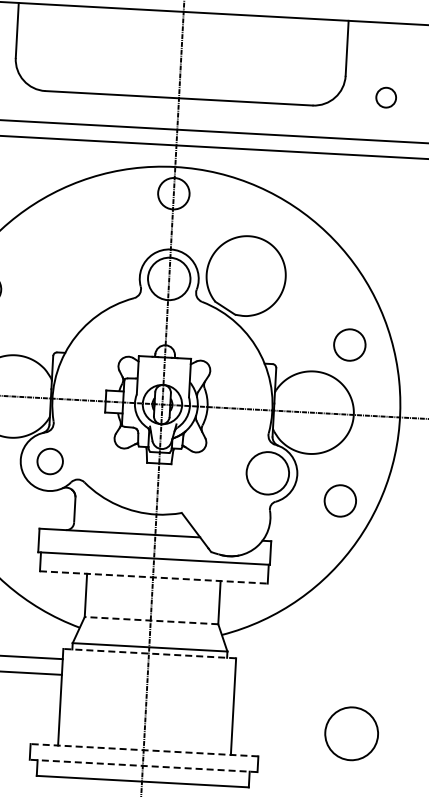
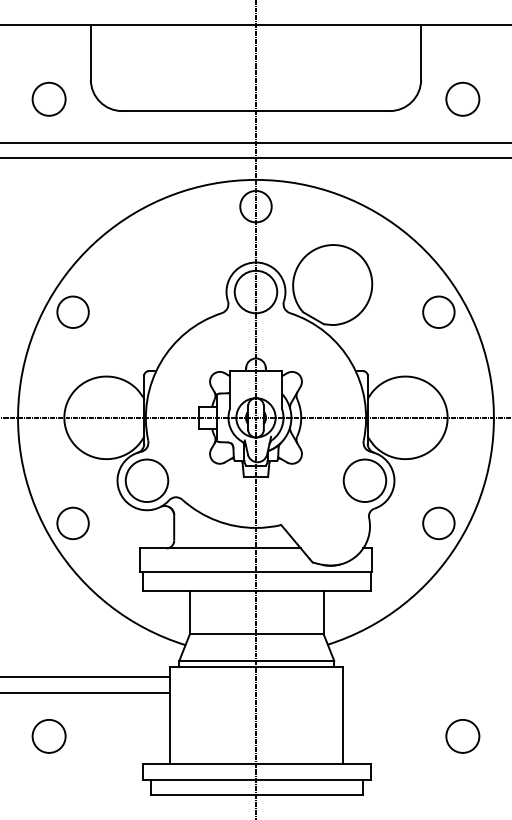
circle: (385, 96) -> (462, 98), size x1.67
circle: (349, 344) -> (438, 311), moved
circle: (49, 461) -> (146, 480), size x1.67
circle: (339, 500) -> (438, 523), moved
line: (154, 577) -> (257, 590), dashed -> solid
line: (151, 620) -> (256, 634), dashed -> solid
line: (149, 653) -> (256, 667), dashed -> solid
circle: (351, 733) -> (462, 736), size x0.62
line: (144, 749) -> (256, 763), dashed -> solid
line: (143, 765) -> (256, 779), dashed -> solid

